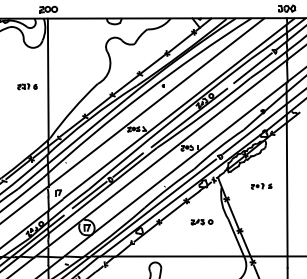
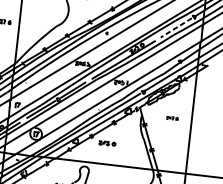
line: (252, 68) -> (175, 28), solid -> dashed
part: (261, 186) -> (172, 118), size x0.7
part: (201, 221) -> (107, 143), moved

